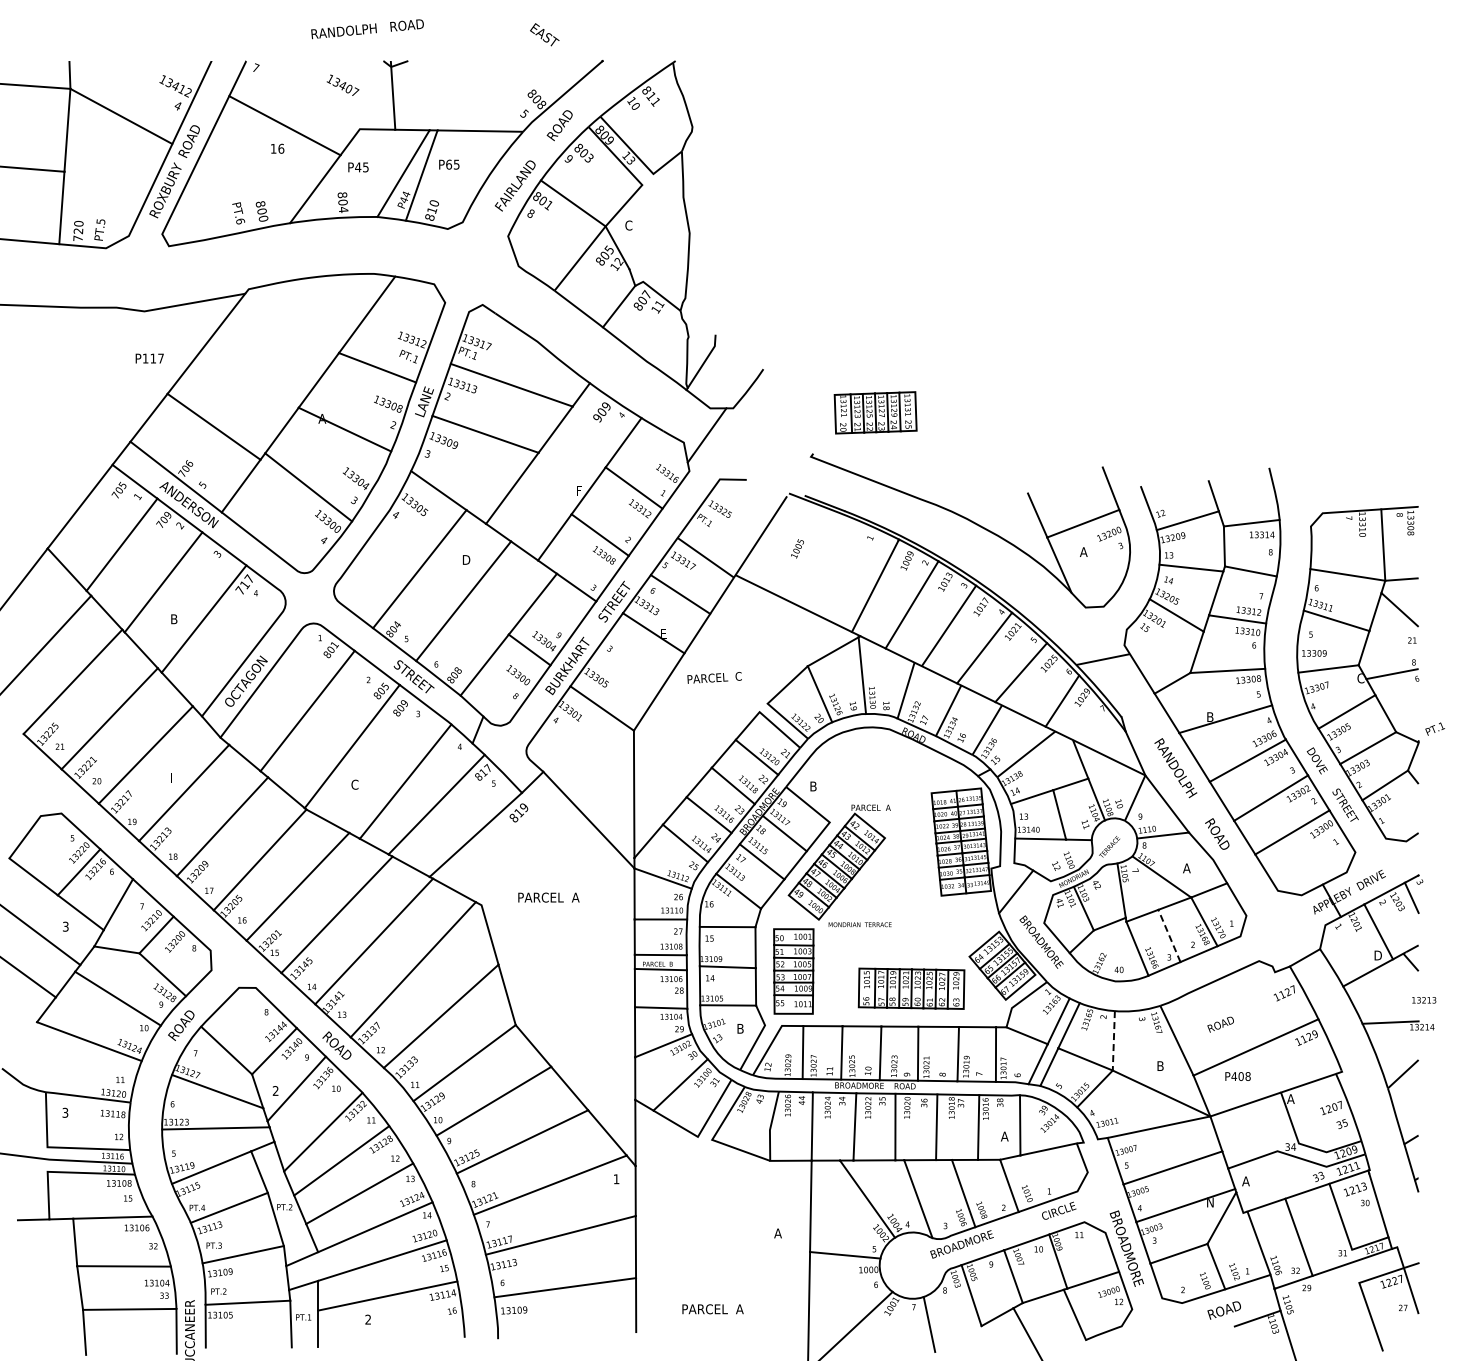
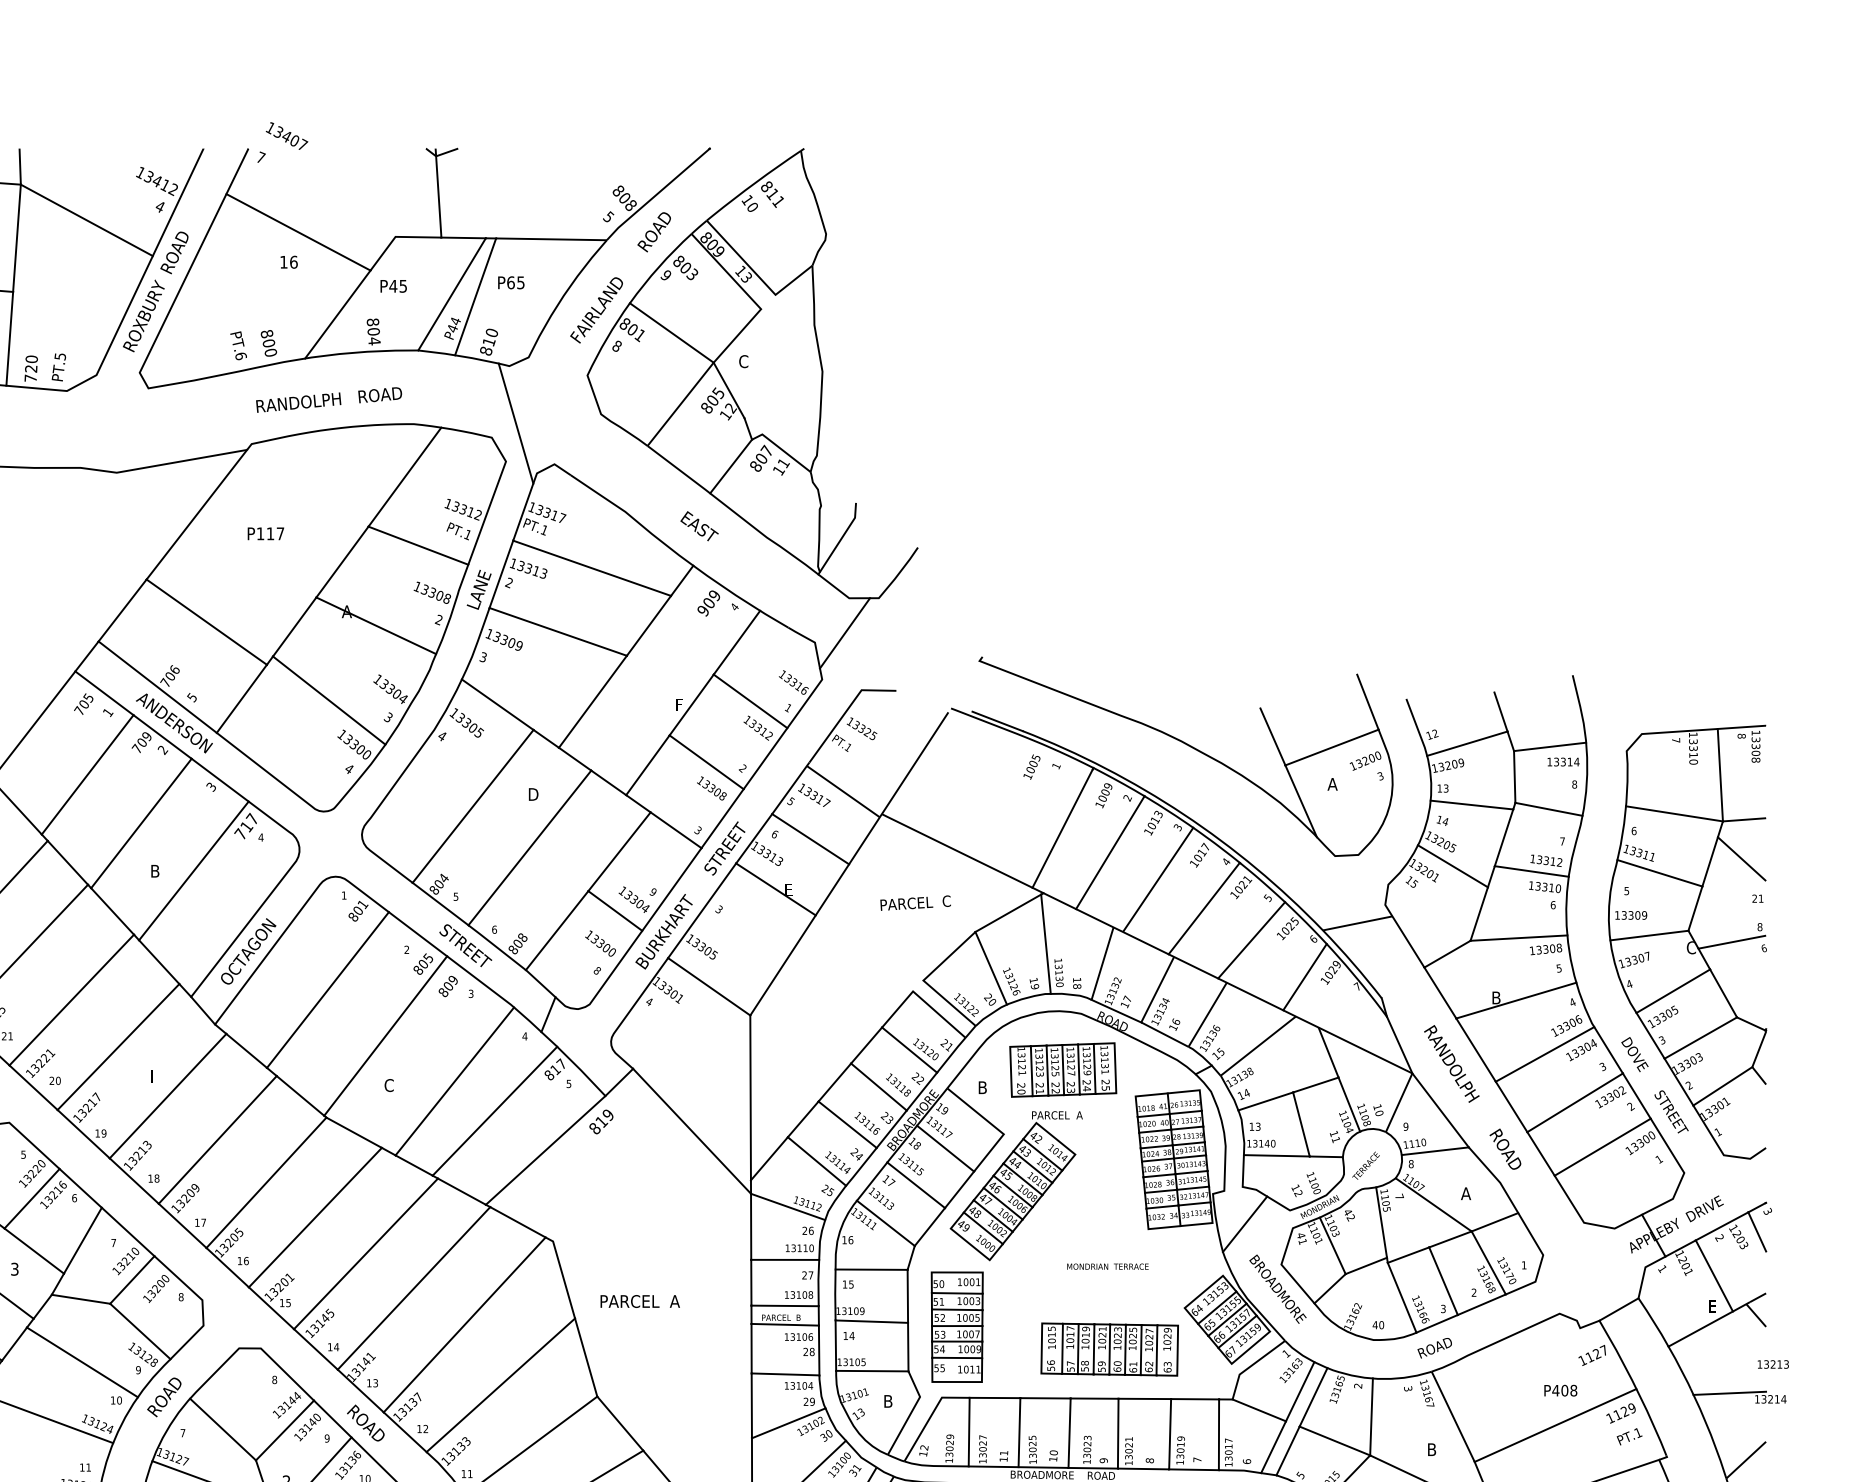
text: (367, 29) -> (329, 400), moved
text: (544, 34) -> (699, 525), moved
text: (342, 84) -> (286, 134), moved
line: (452, 273) -> (515, 423), added
text: (149, 358) -> (265, 533), moved
part: (875, 412) -> (1063, 1069), moved
text: (797, 548) -> (1031, 766), moved
text: (714, 677) -> (915, 902), moved
text: (1434, 728) -> (1628, 1435), moved
text: (548, 897) -> (639, 1301), moved
text: (859, 924) -> (1107, 1266), moved
line: (1169, 935) -> (1443, 1280), dashed -> solid
text: (1377, 955) -> (1712, 1306), D -> E
text: (1220, 1024) -> (1434, 1347), moved
line: (1113, 1040) -> (1371, 1416), dashed -> solid
text: (1237, 1076) -> (1560, 1390), moved

